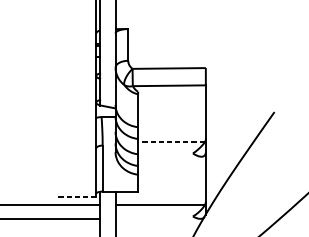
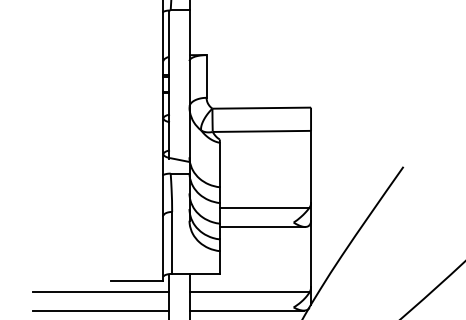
line: (171, 142) -> (264, 207), dashed -> solid
line: (169, 156) -> (262, 226), added
line: (76, 196) -> (136, 280), dashed -> solid
line: (157, 218) -> (246, 310), added

